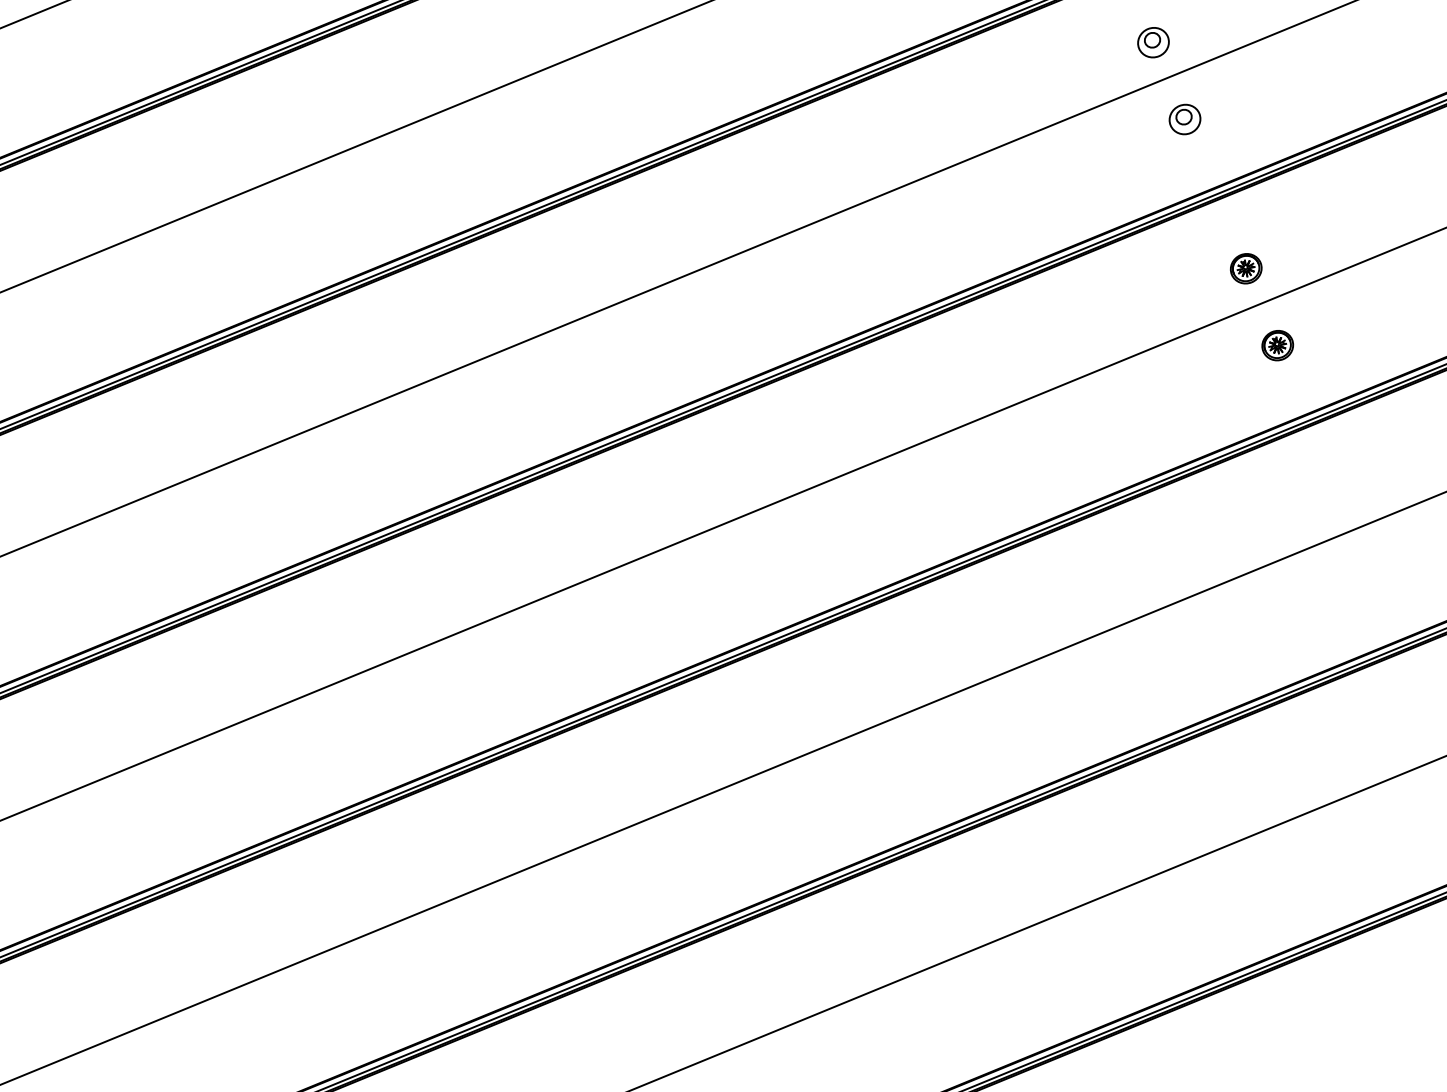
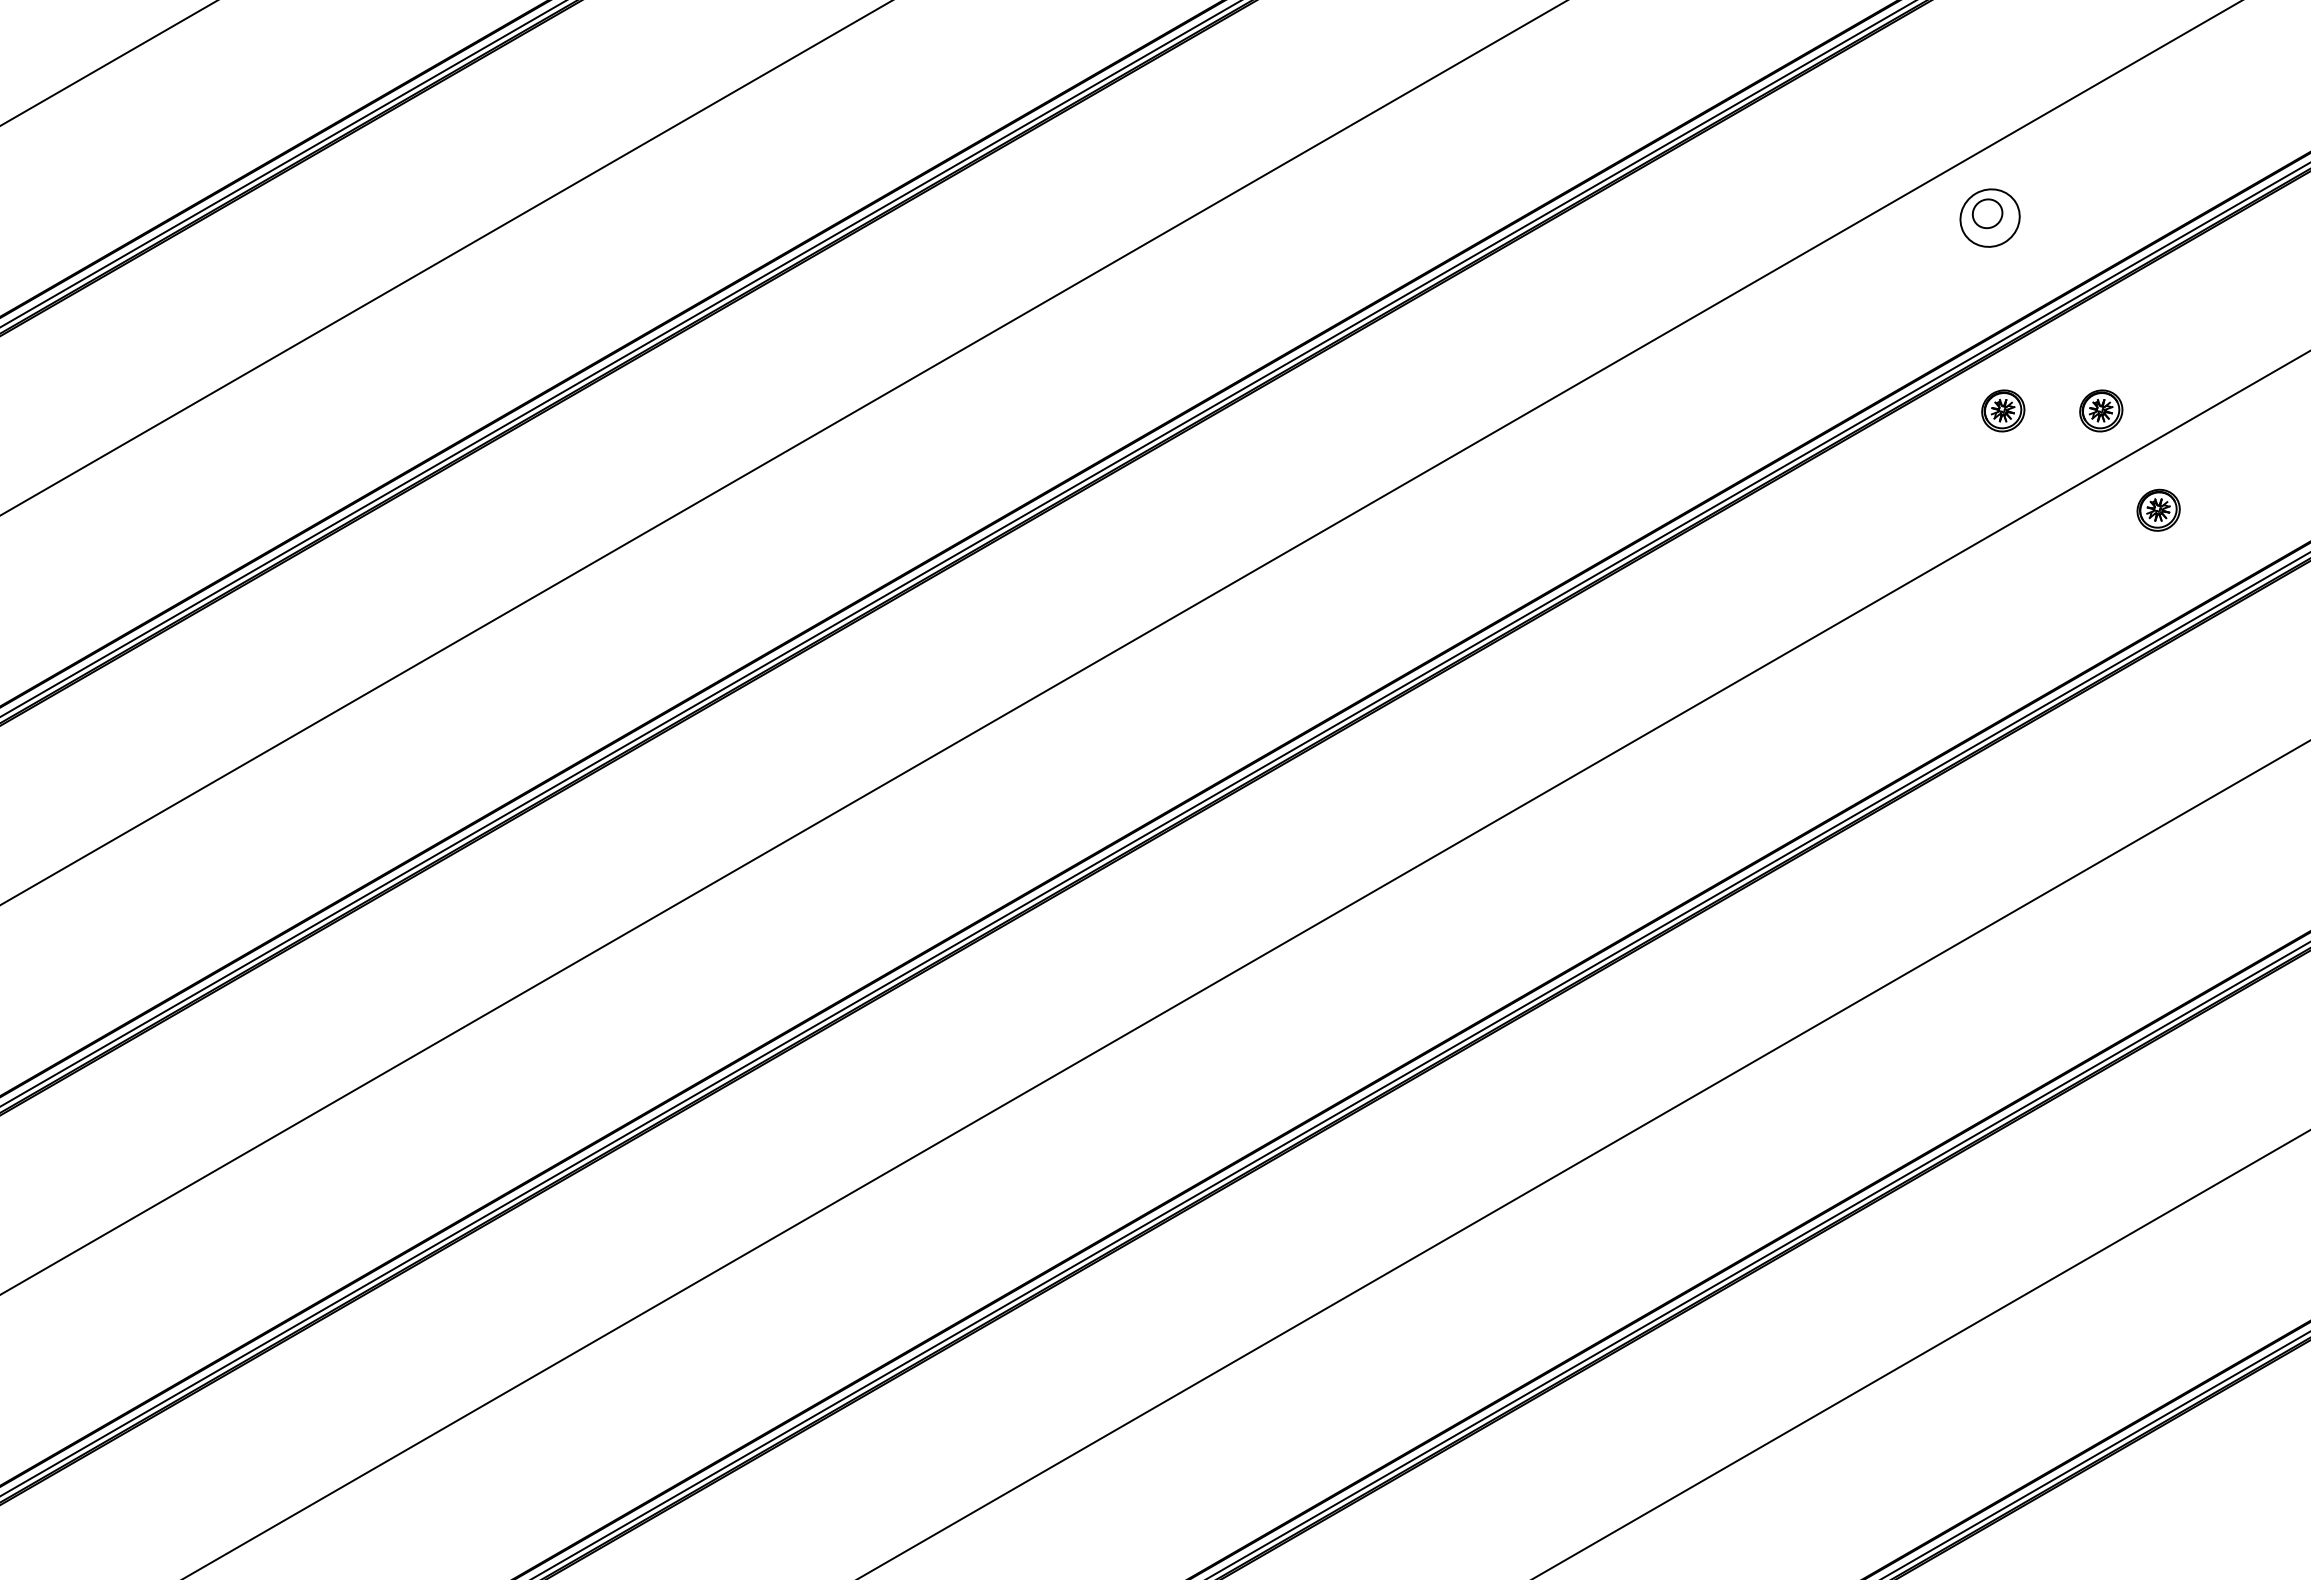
part: (1153, 42) -> (1932, 118), removed
part: (1184, 119) -> (1989, 217), size x1.4
part: (1176, 258) -> (2003, 410), added

